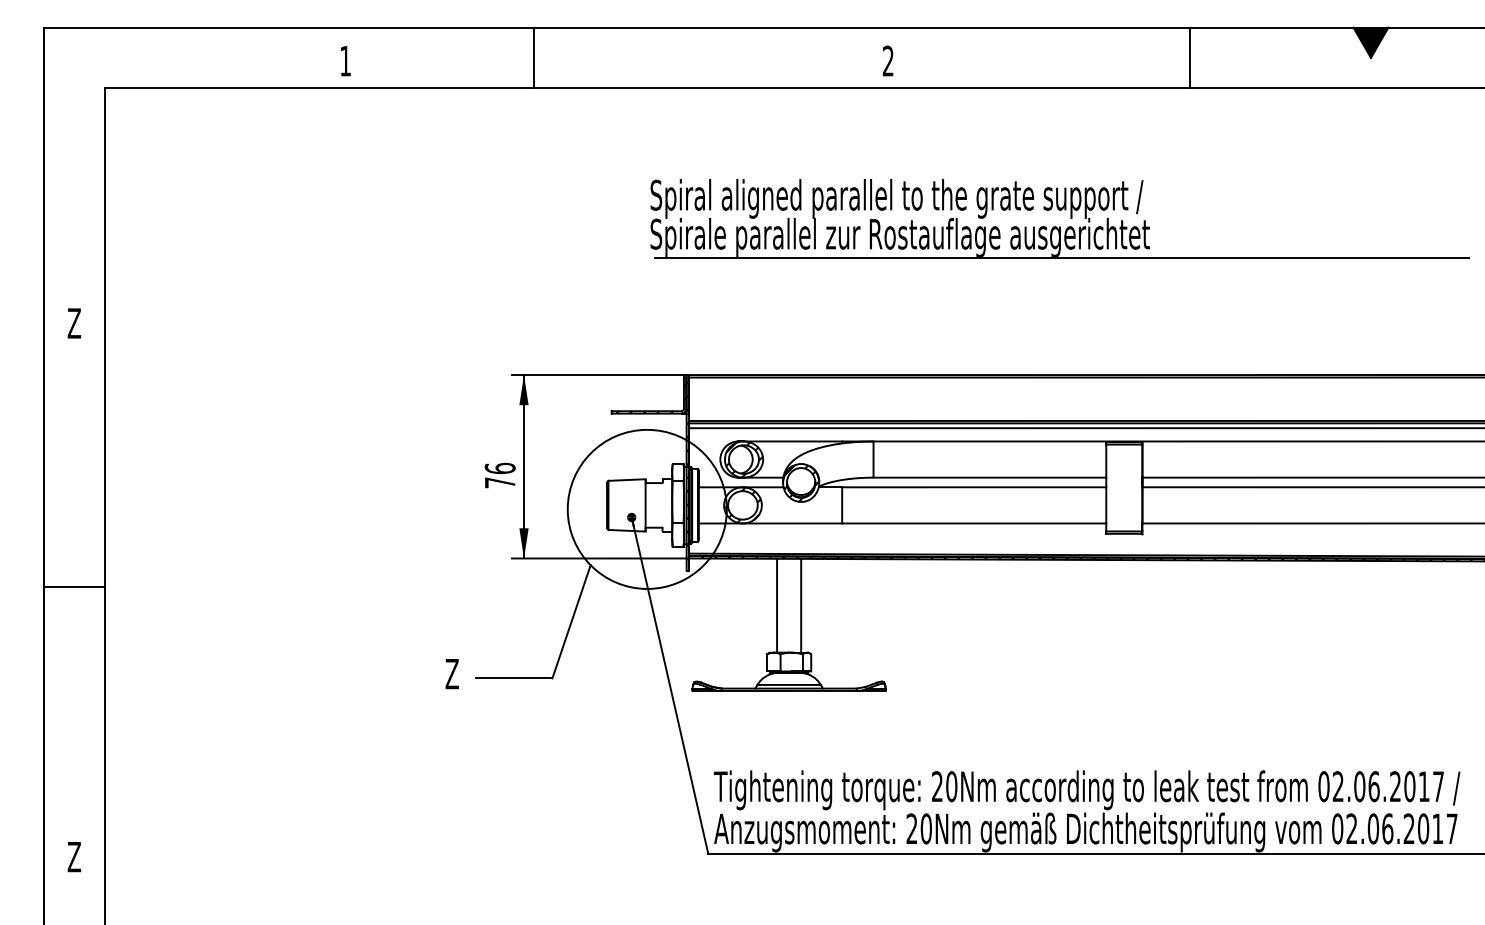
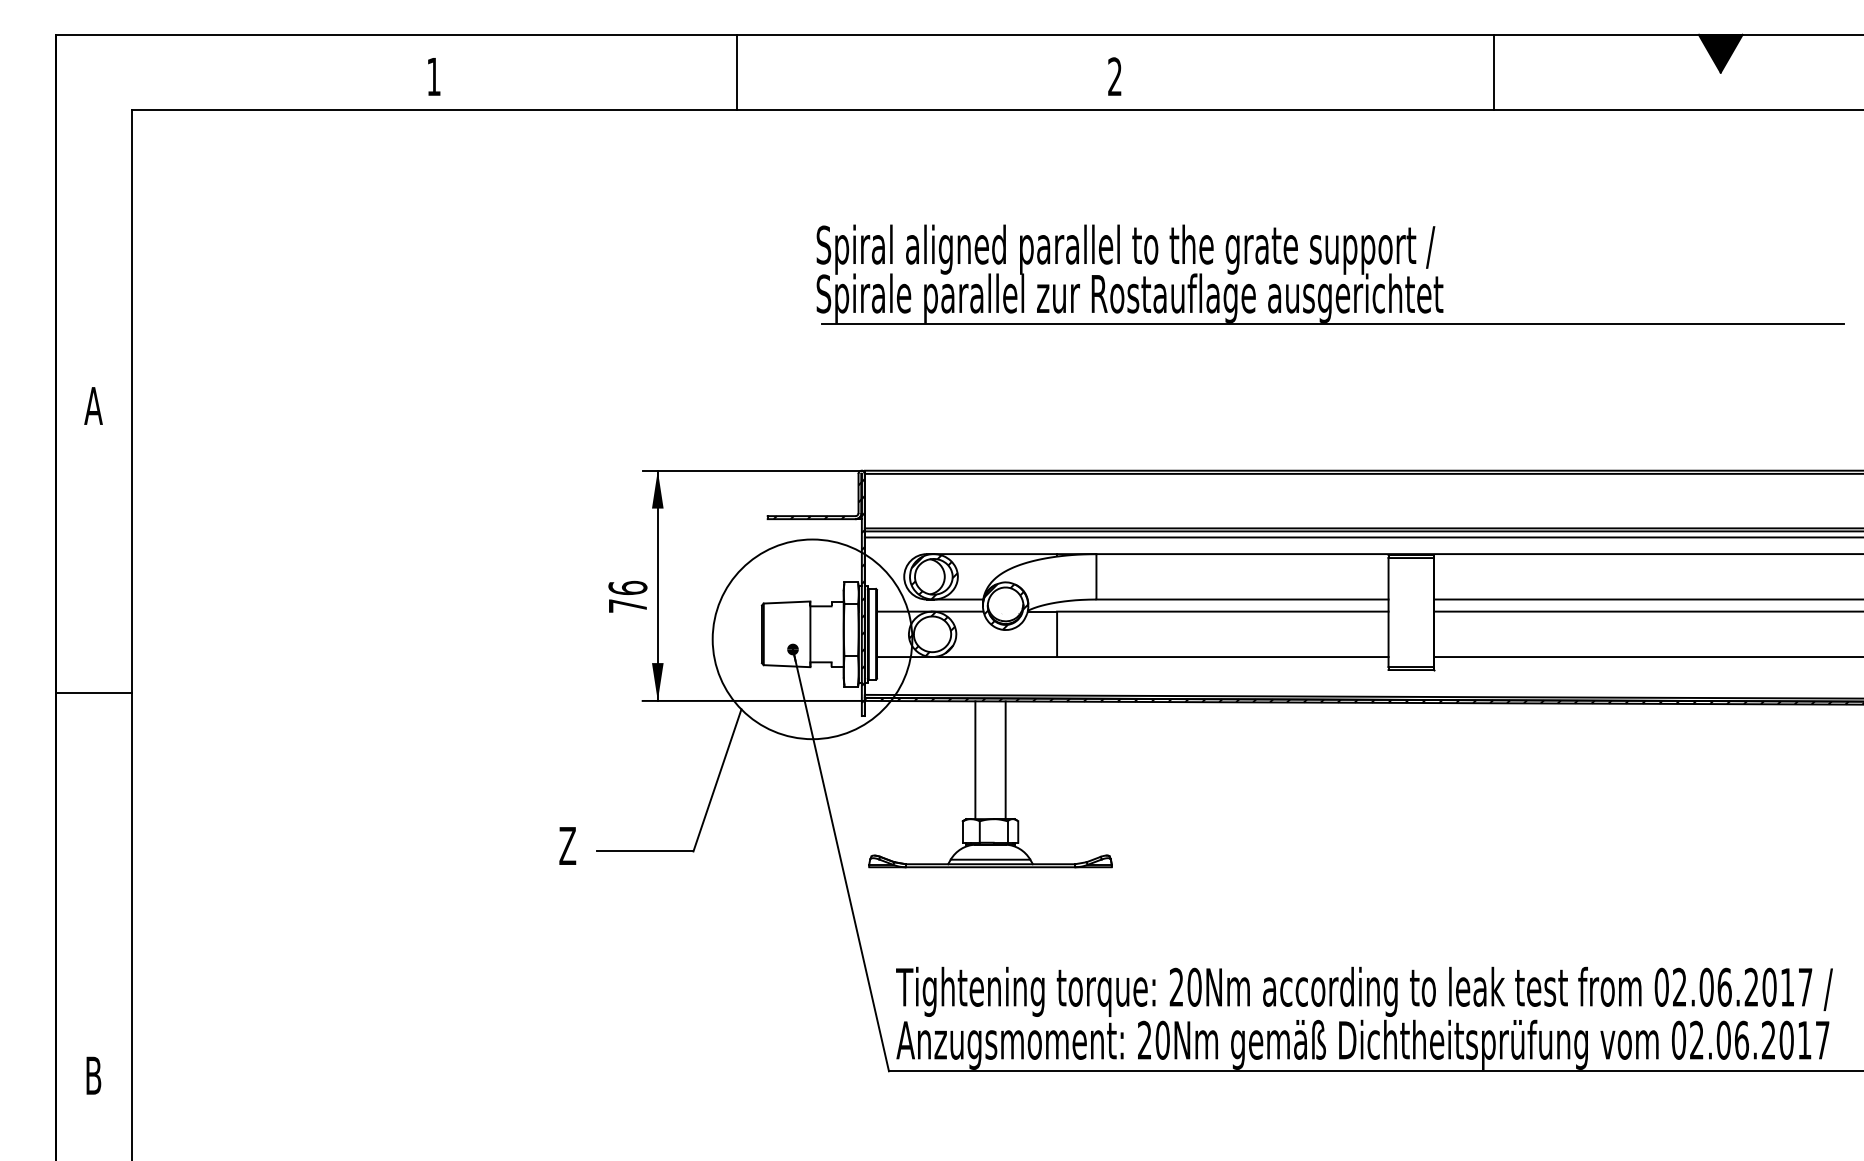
line: (533, 57) -> (736, 72), moved
text: (74, 323) -> (93, 405), Z -> A
line: (74, 587) -> (93, 693), moved
text: (74, 856) -> (93, 1075), Z -> B

